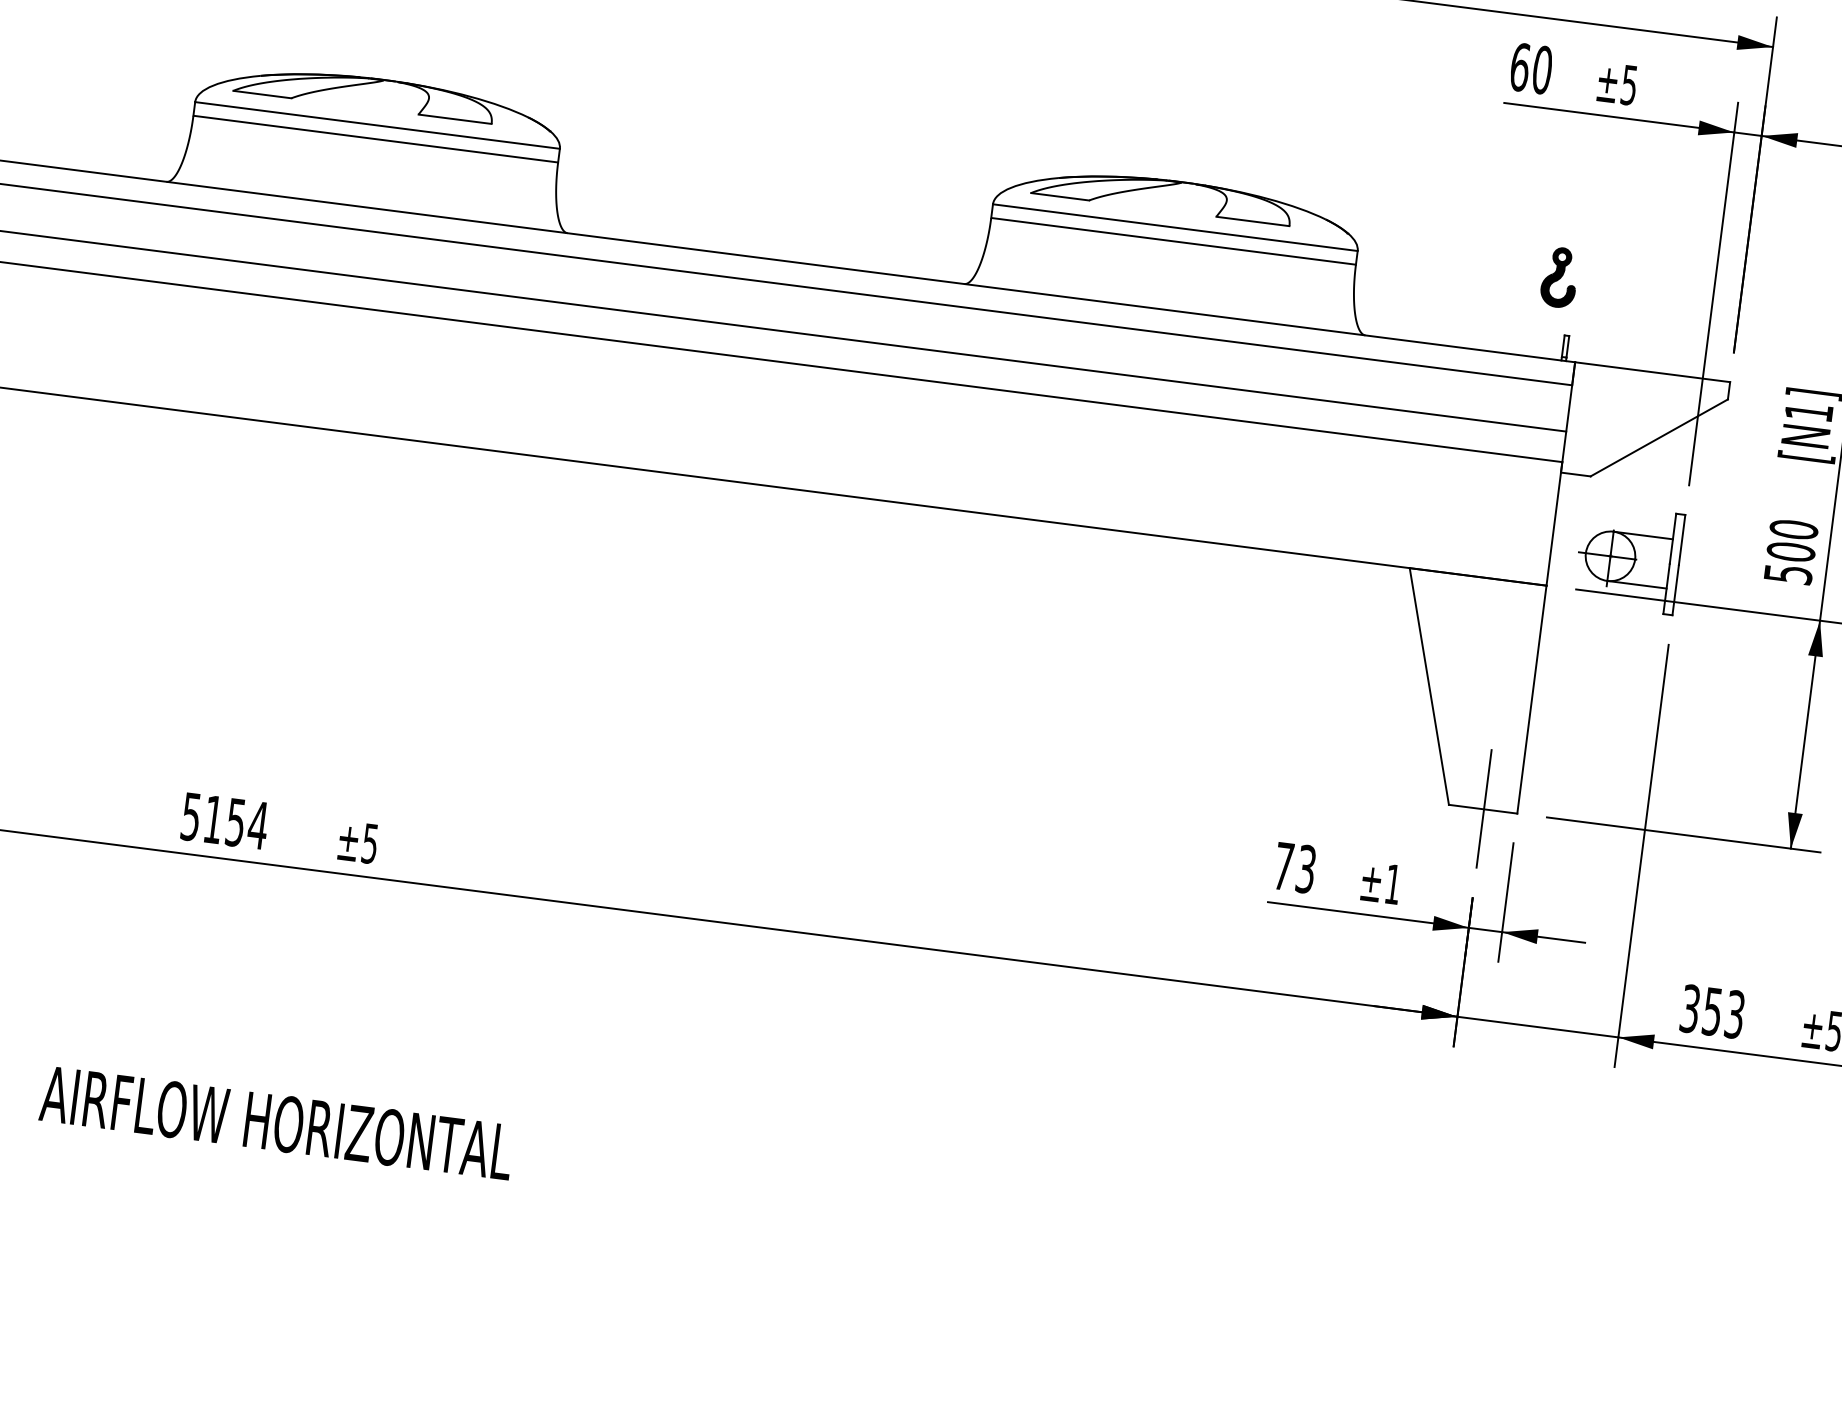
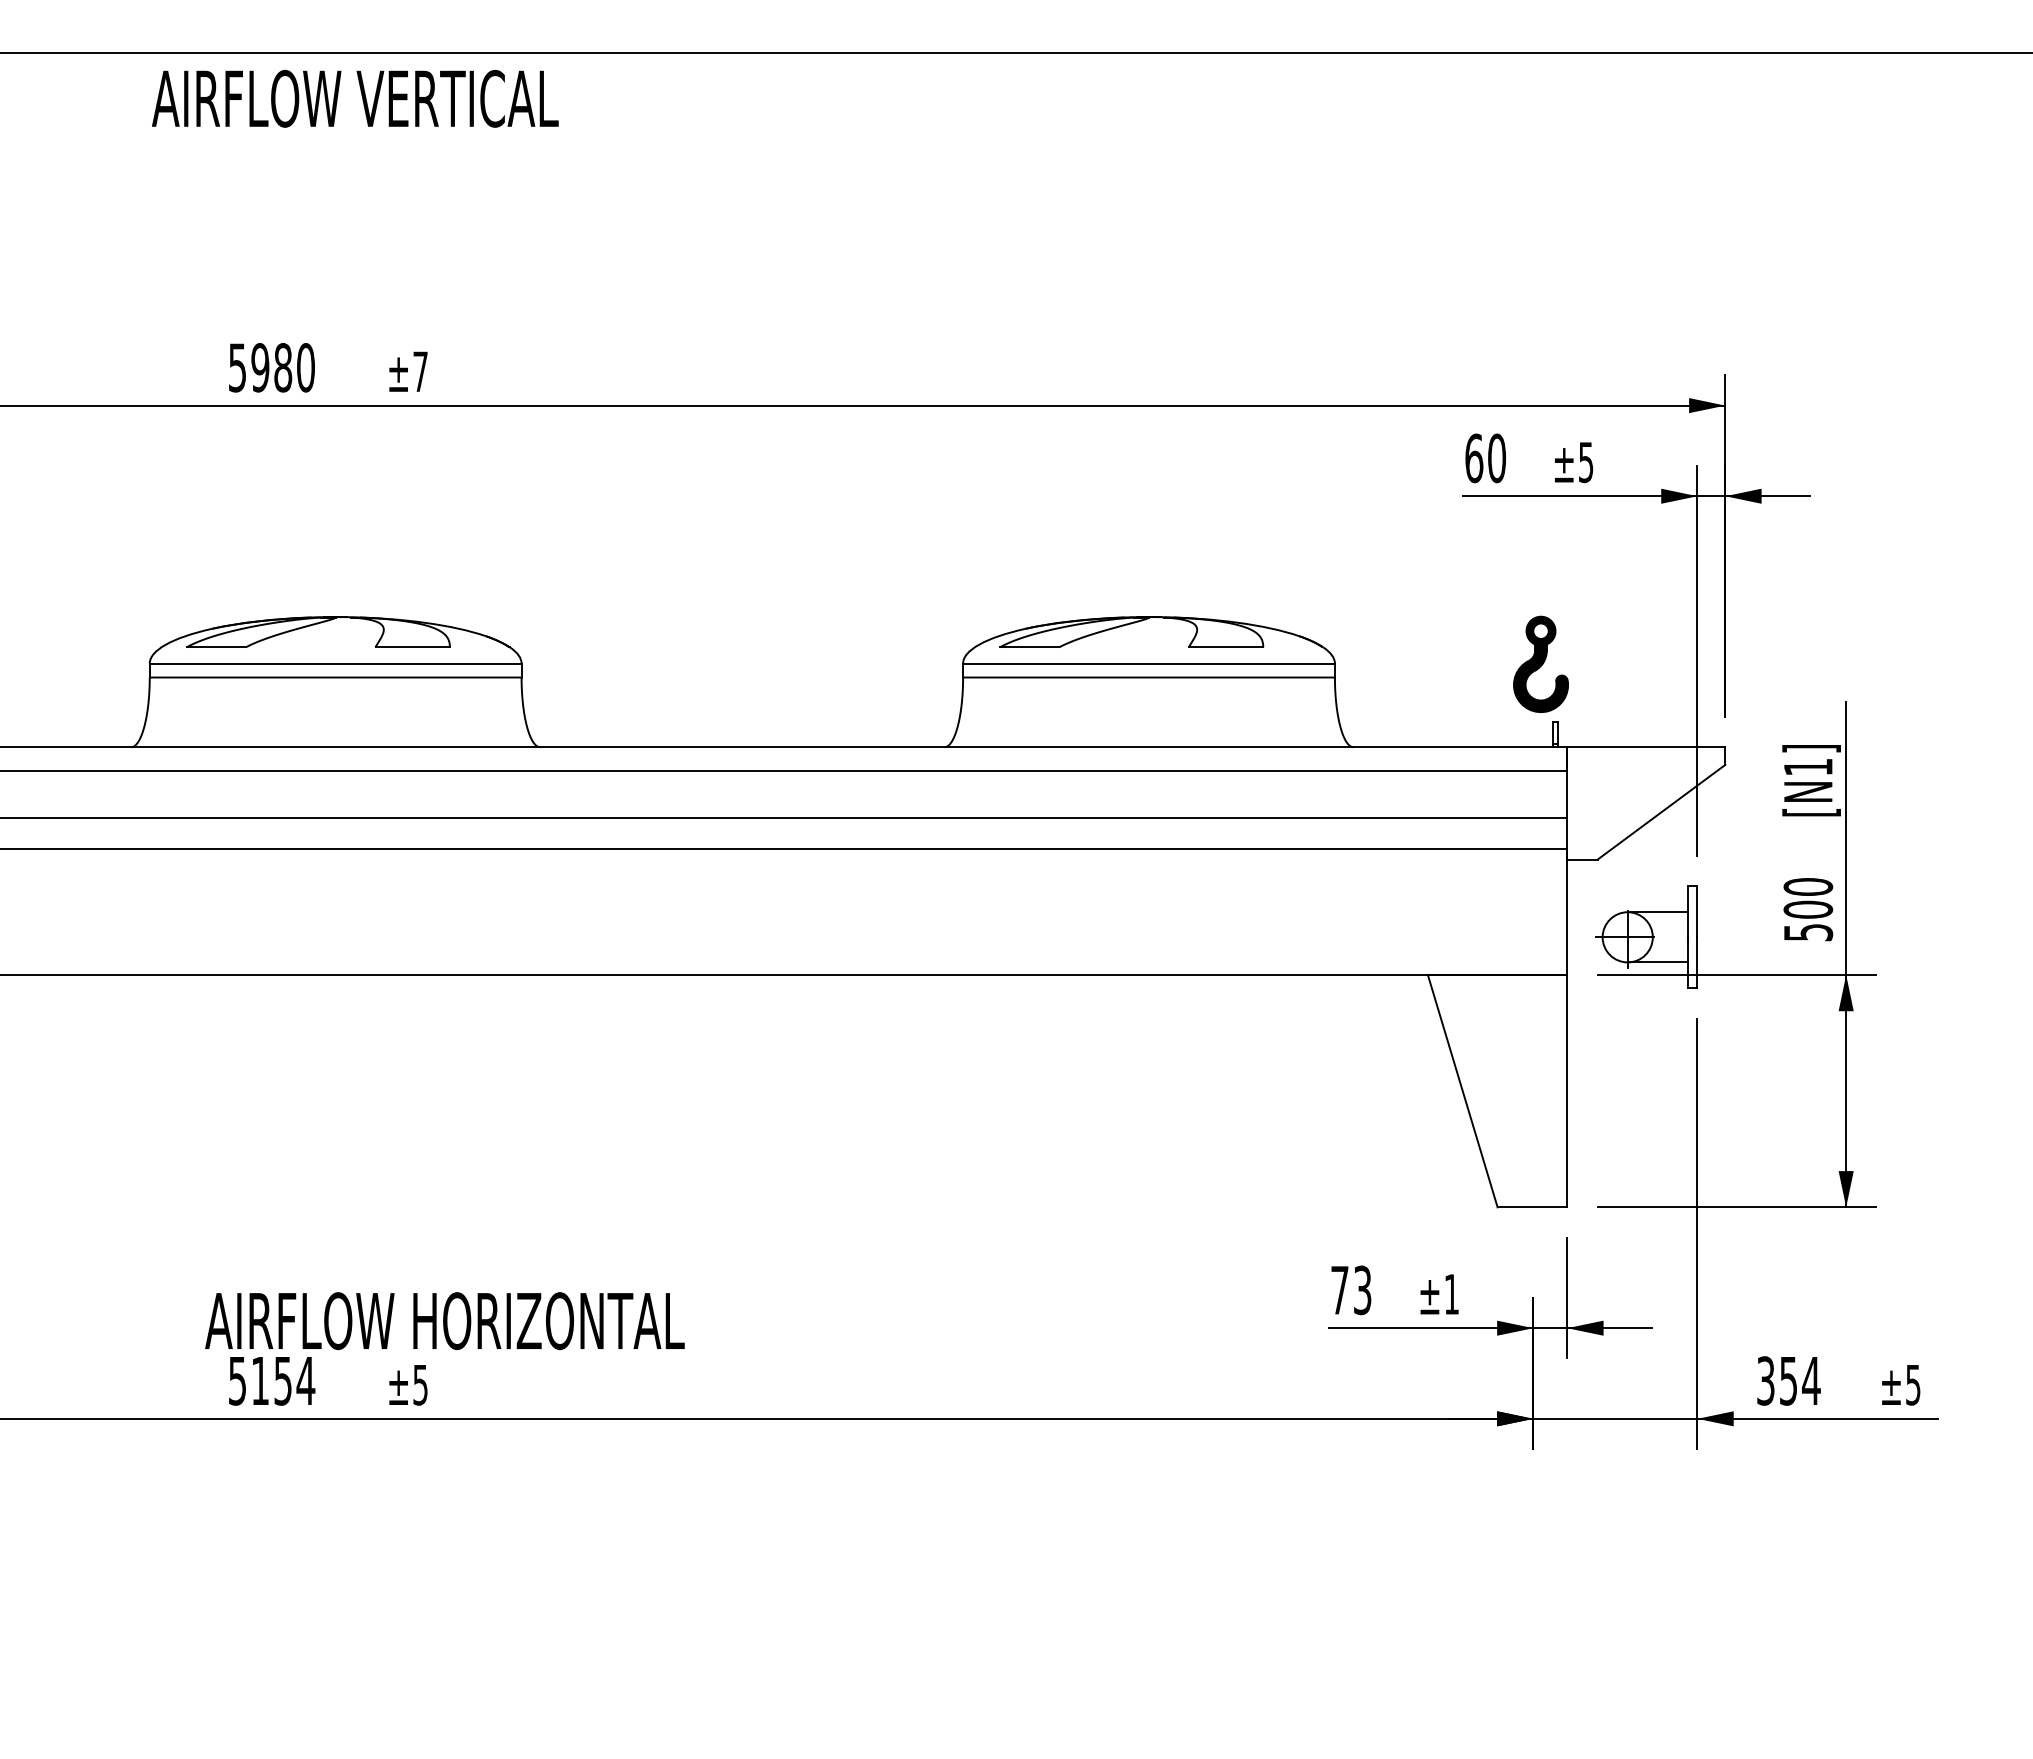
part: (1559, 276) -> (1540, 663), size x1.6
line: (1484, 808) -> (1533, 1206), removed
text: (1735, 1014) -> (1811, 1380), 353 -> 354
text: (276, 1123) -> (444, 1321), moved

